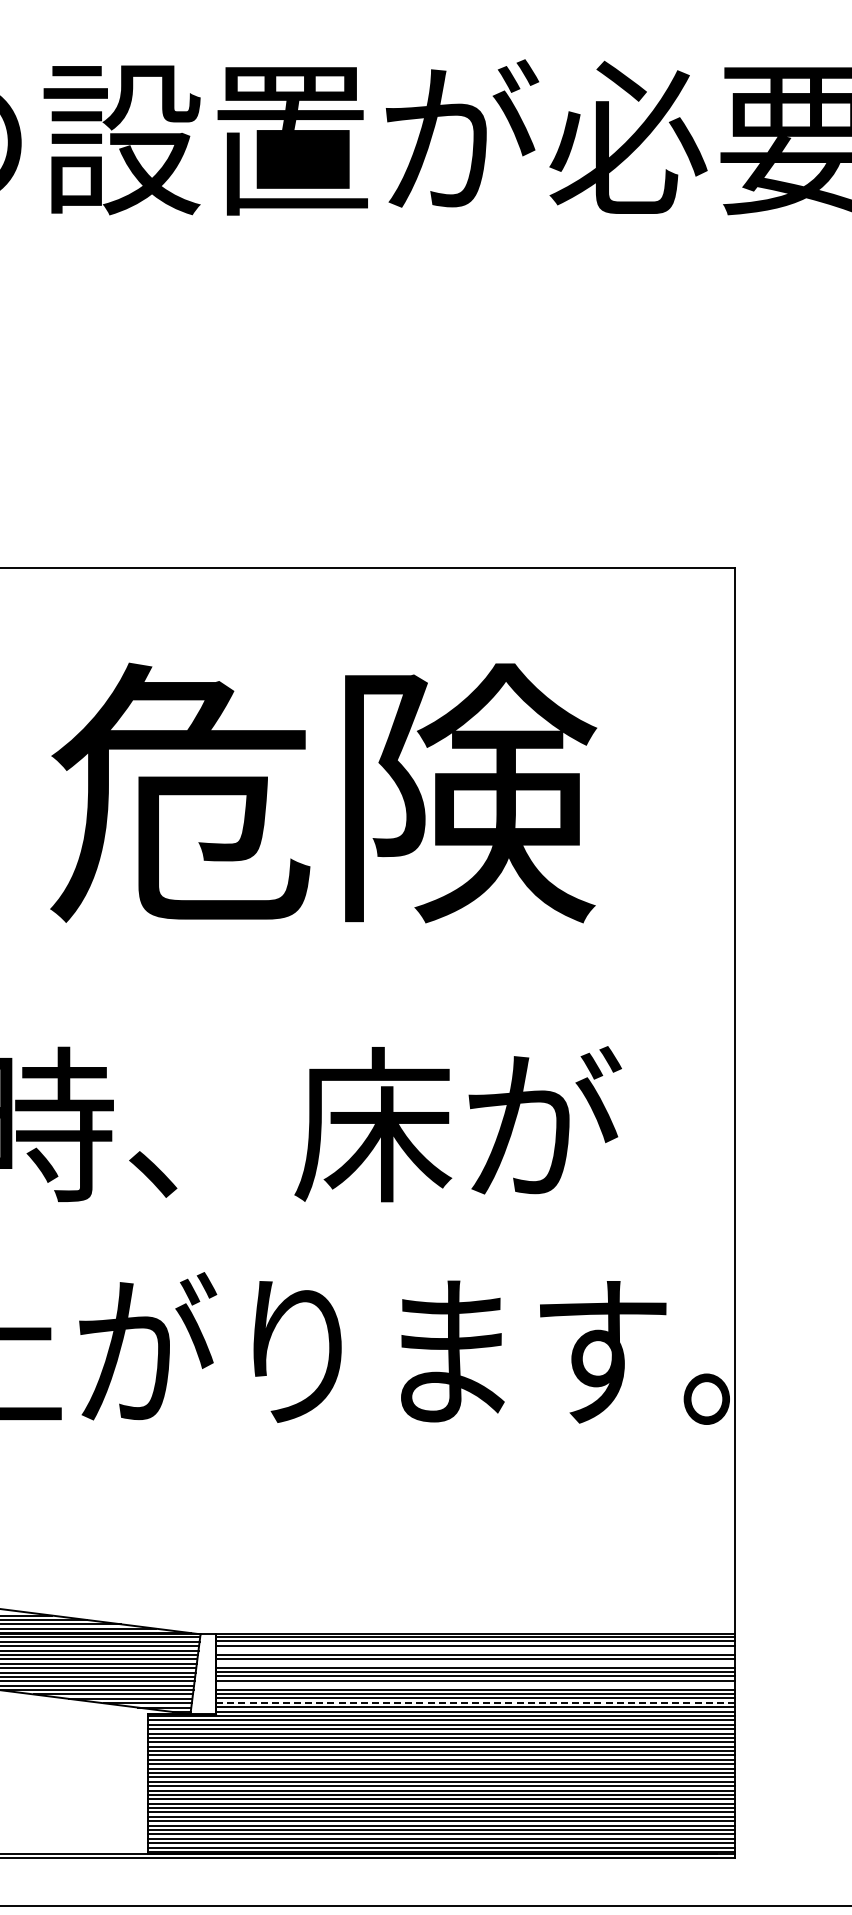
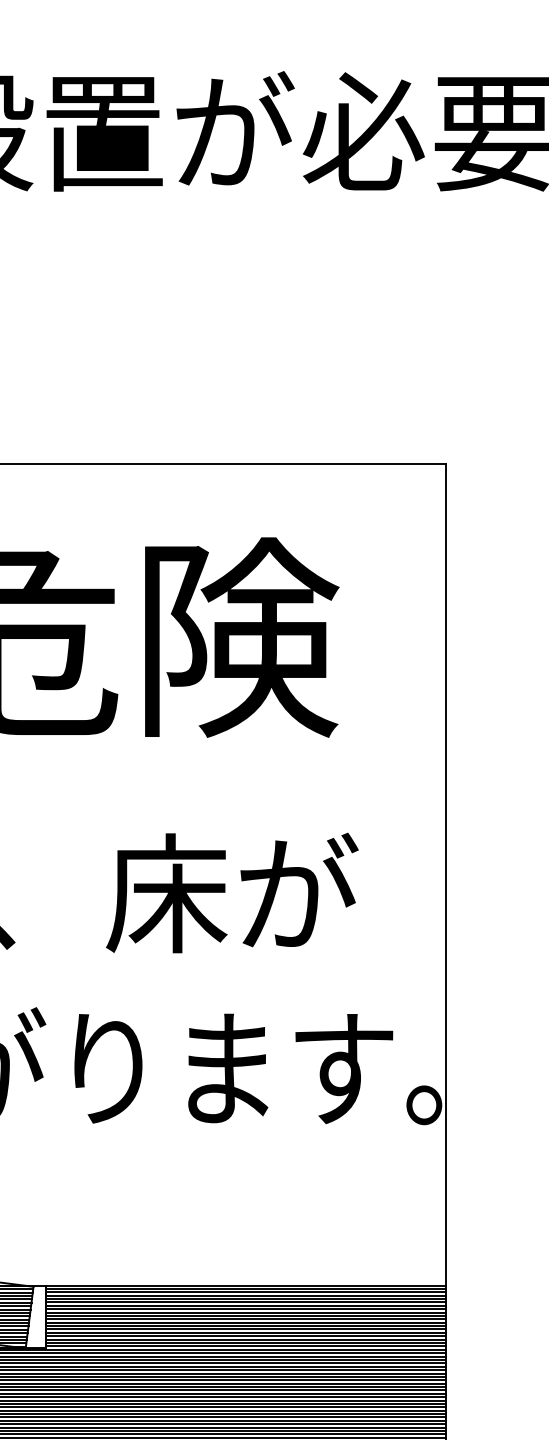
line: (475, 1650) -> (245, 1299), added
line: (475, 1663) -> (245, 1309), added
line: (475, 1685) -> (245, 1326), added
line: (475, 1702) -> (245, 1339), dashed -> solid

